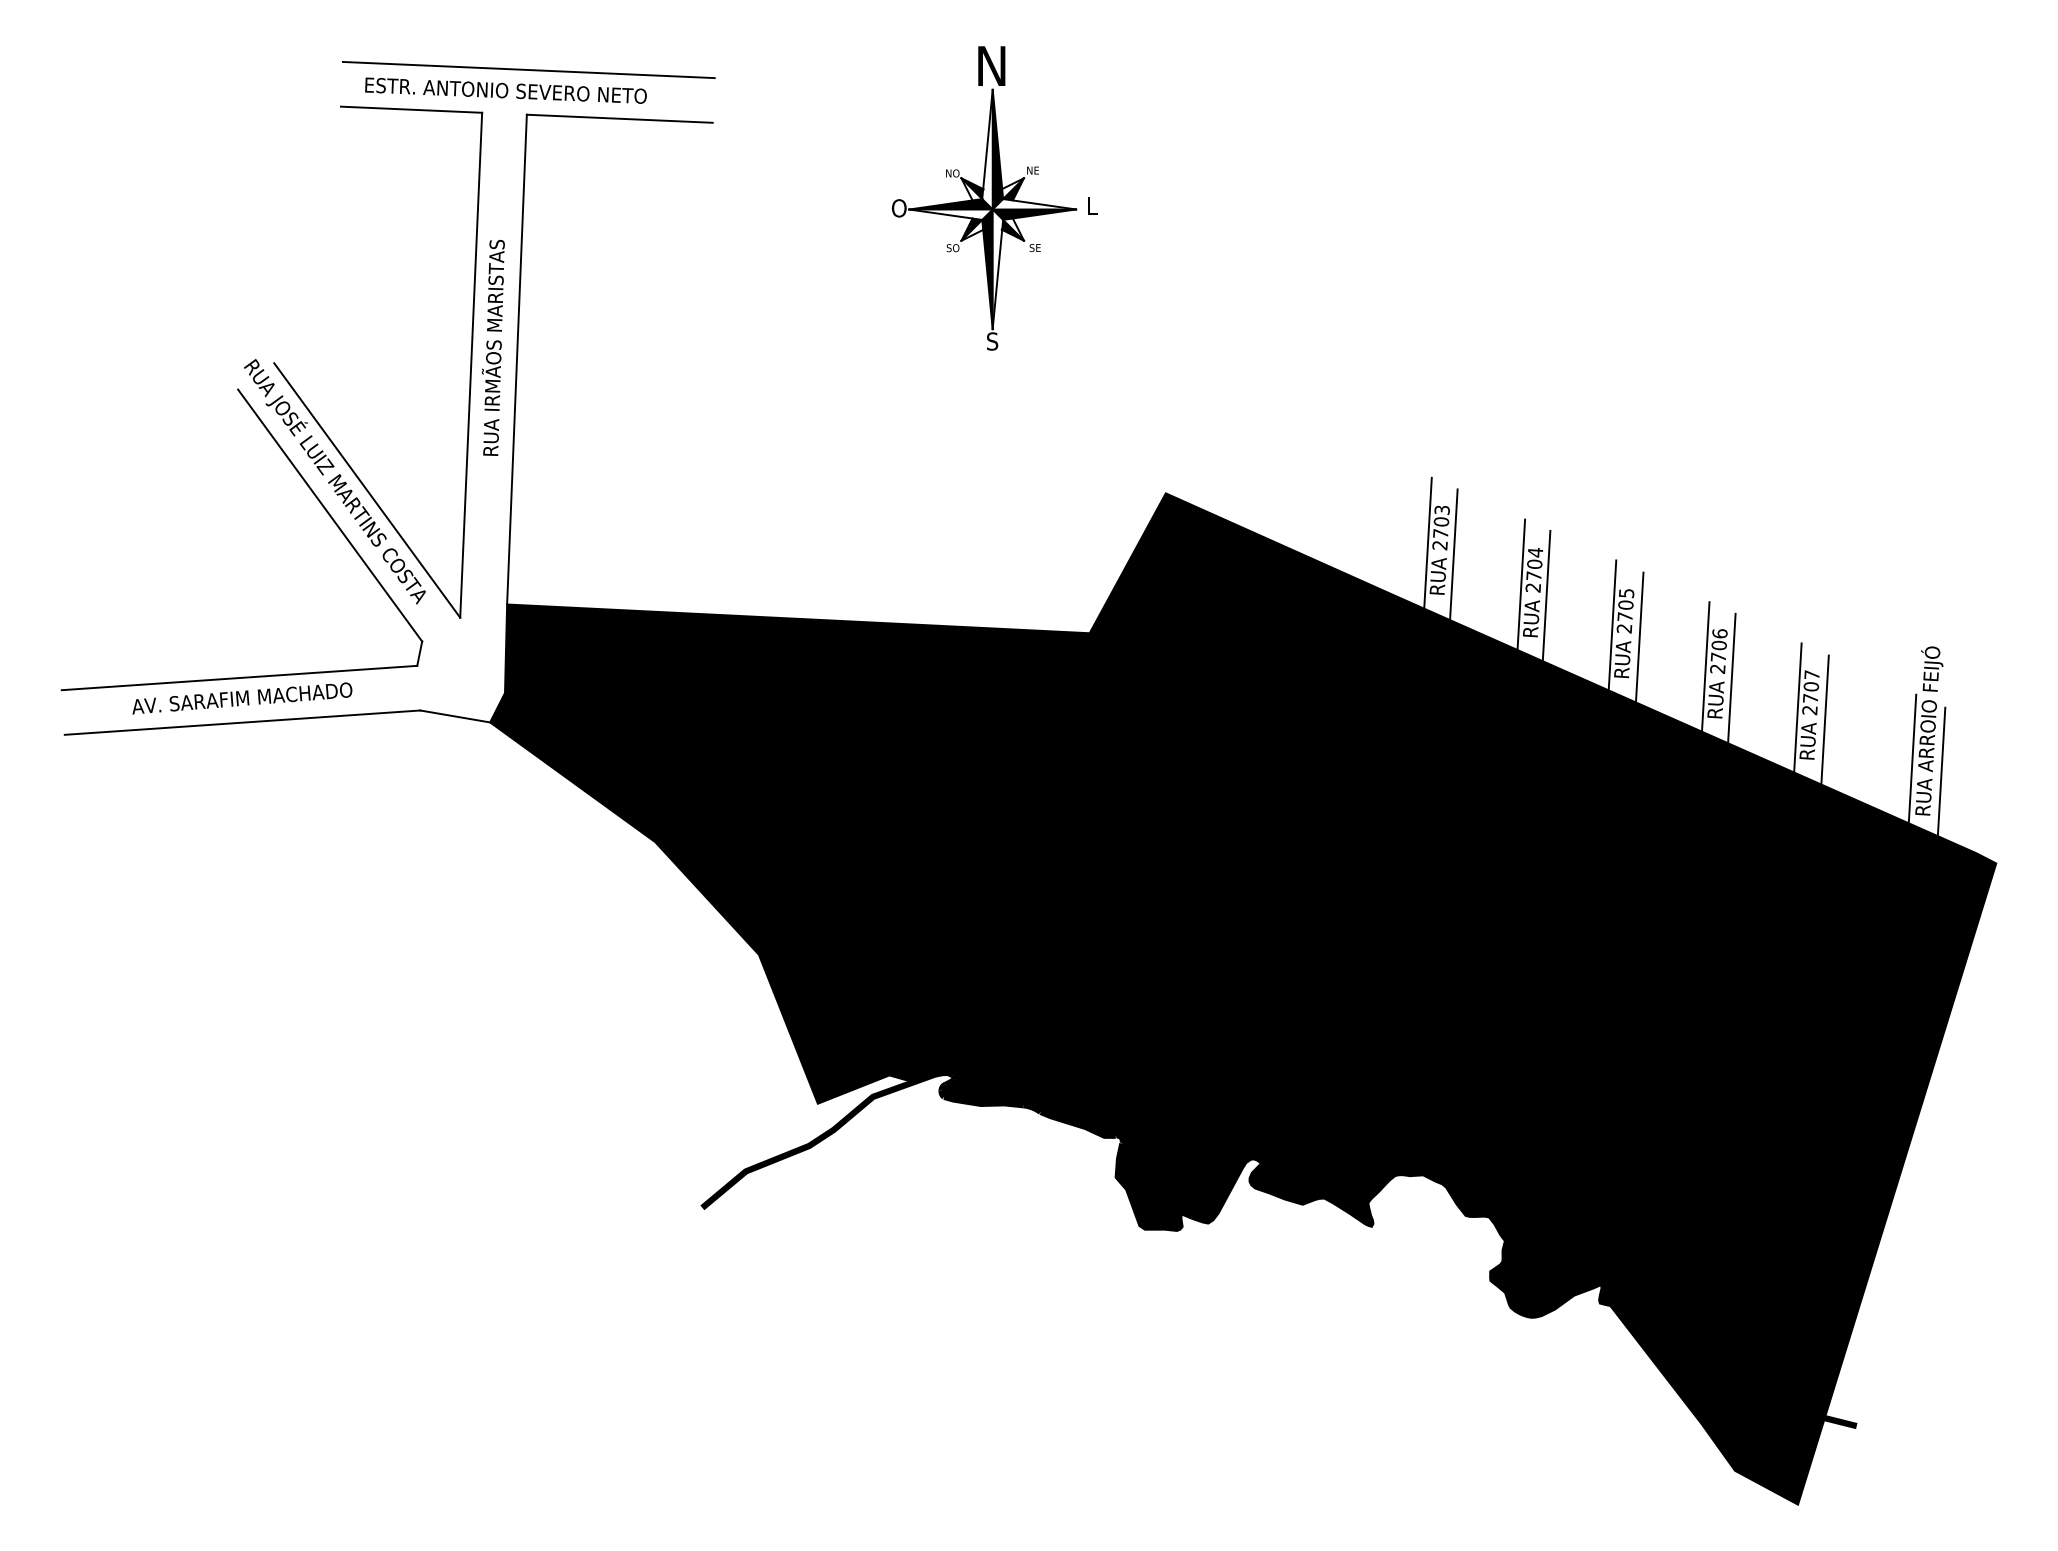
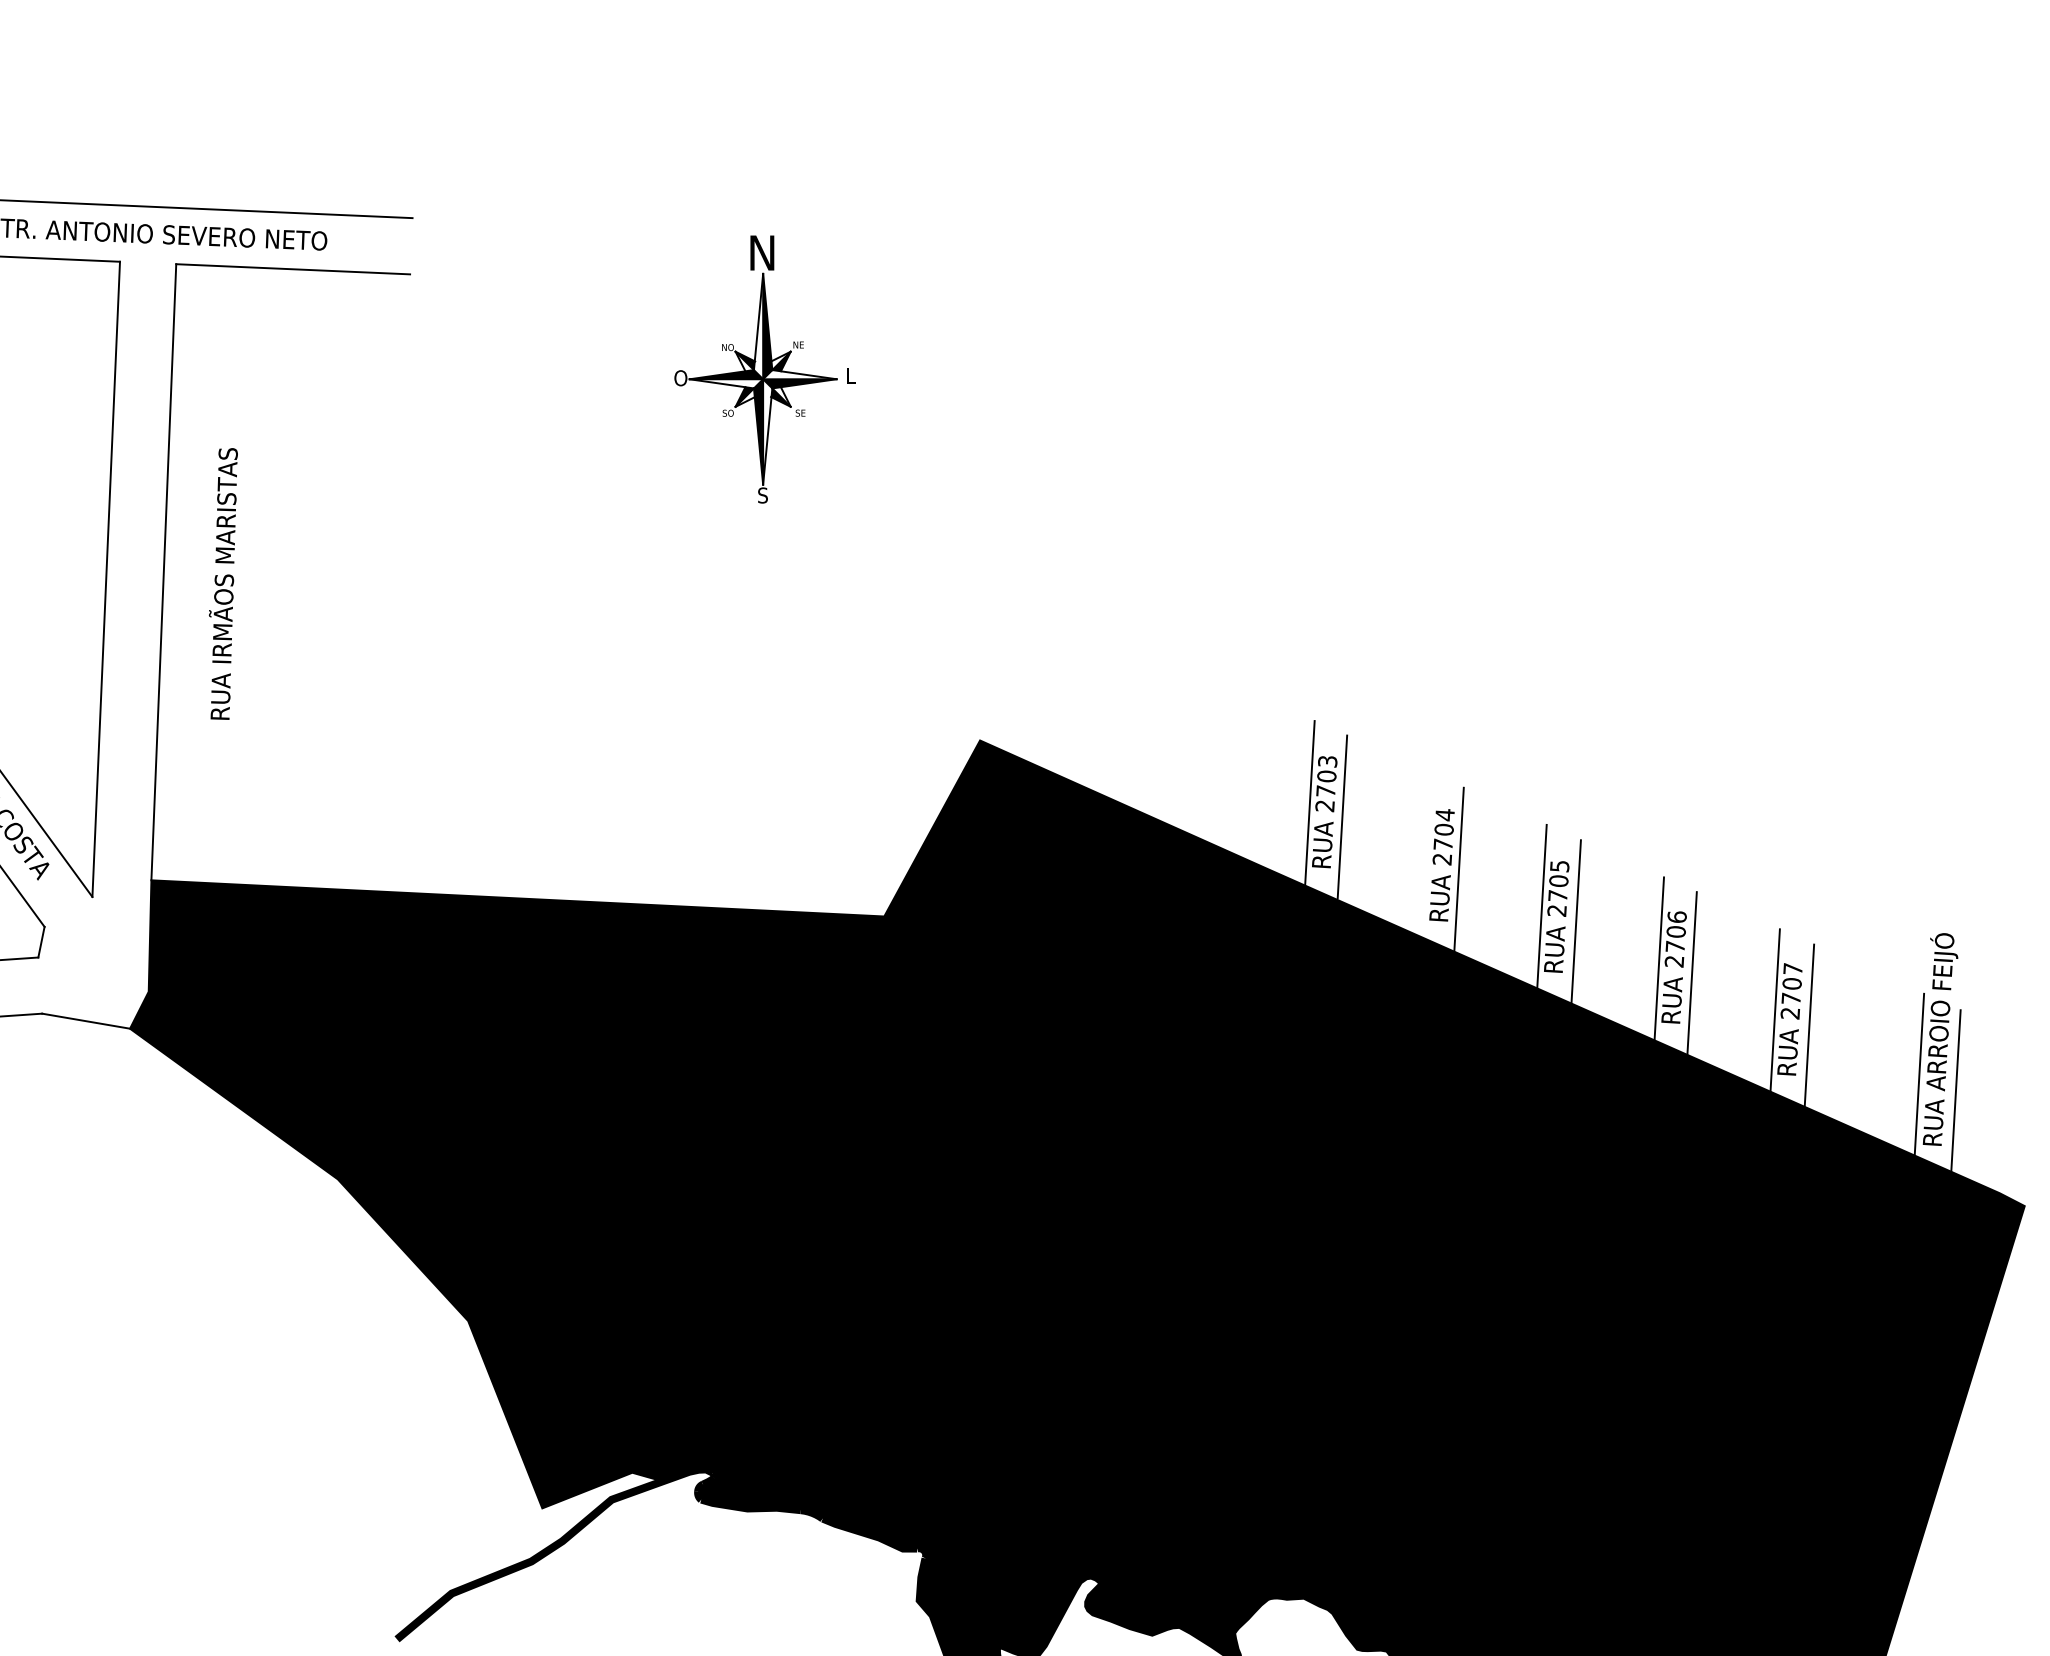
part: (994, 198) -> (764, 369), size x0.7
text: (492, 347) -> (222, 583), moved
line: (1521, 584) -> (1427, 855), removed

